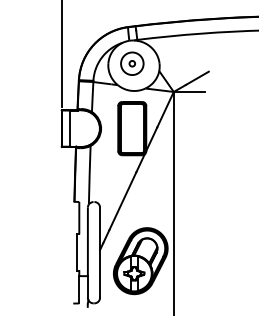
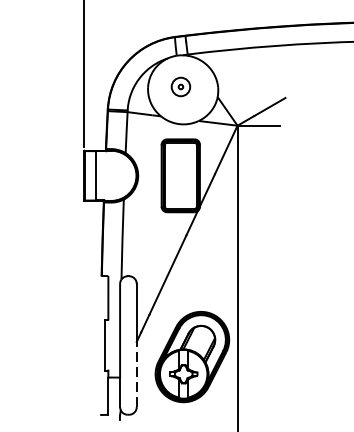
part: (132, 63) -> (181, 86), size x0.6
line: (100, 273) -> (137, 373), solid -> dashed

